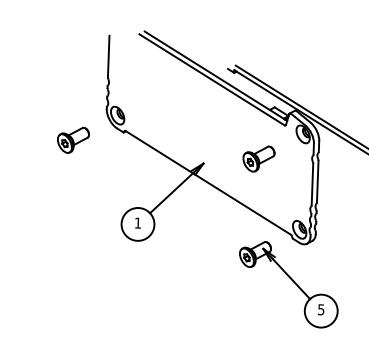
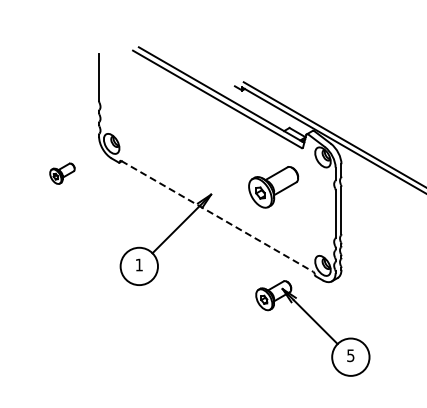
part: (73, 140) -> (62, 173), size x0.7
part: (258, 158) -> (273, 186), size x1.4
line: (208, 182) -> (217, 216), solid -> dashed

